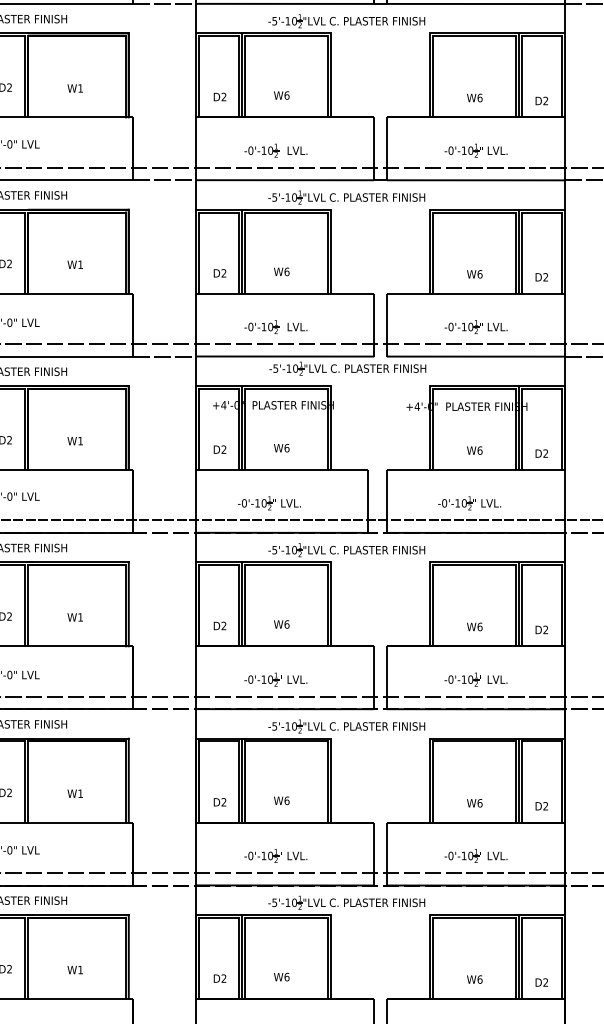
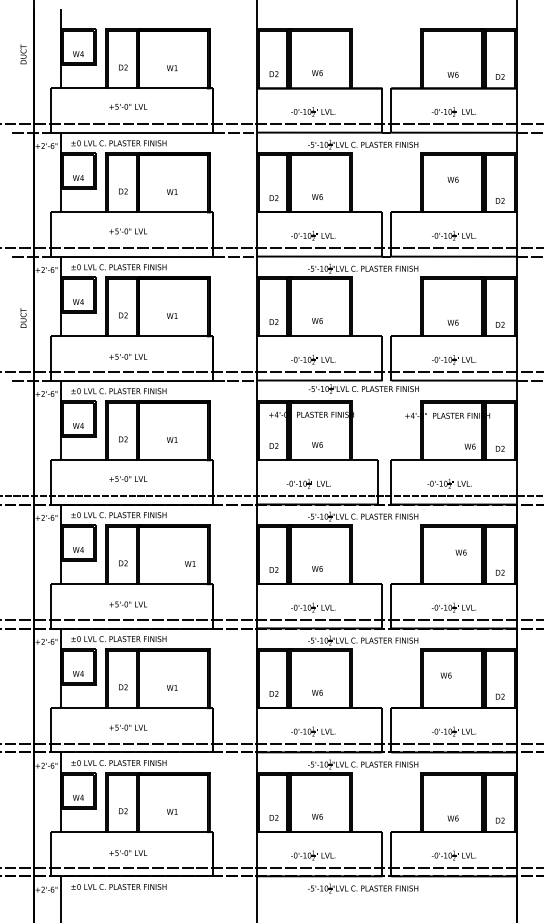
text: (473, 97) -> (452, 179), moved
text: (473, 450) -> (469, 446), moved
text: (75, 616) -> (190, 563), moved
text: (473, 626) -> (460, 552), moved
text: (473, 803) -> (445, 675), moved

